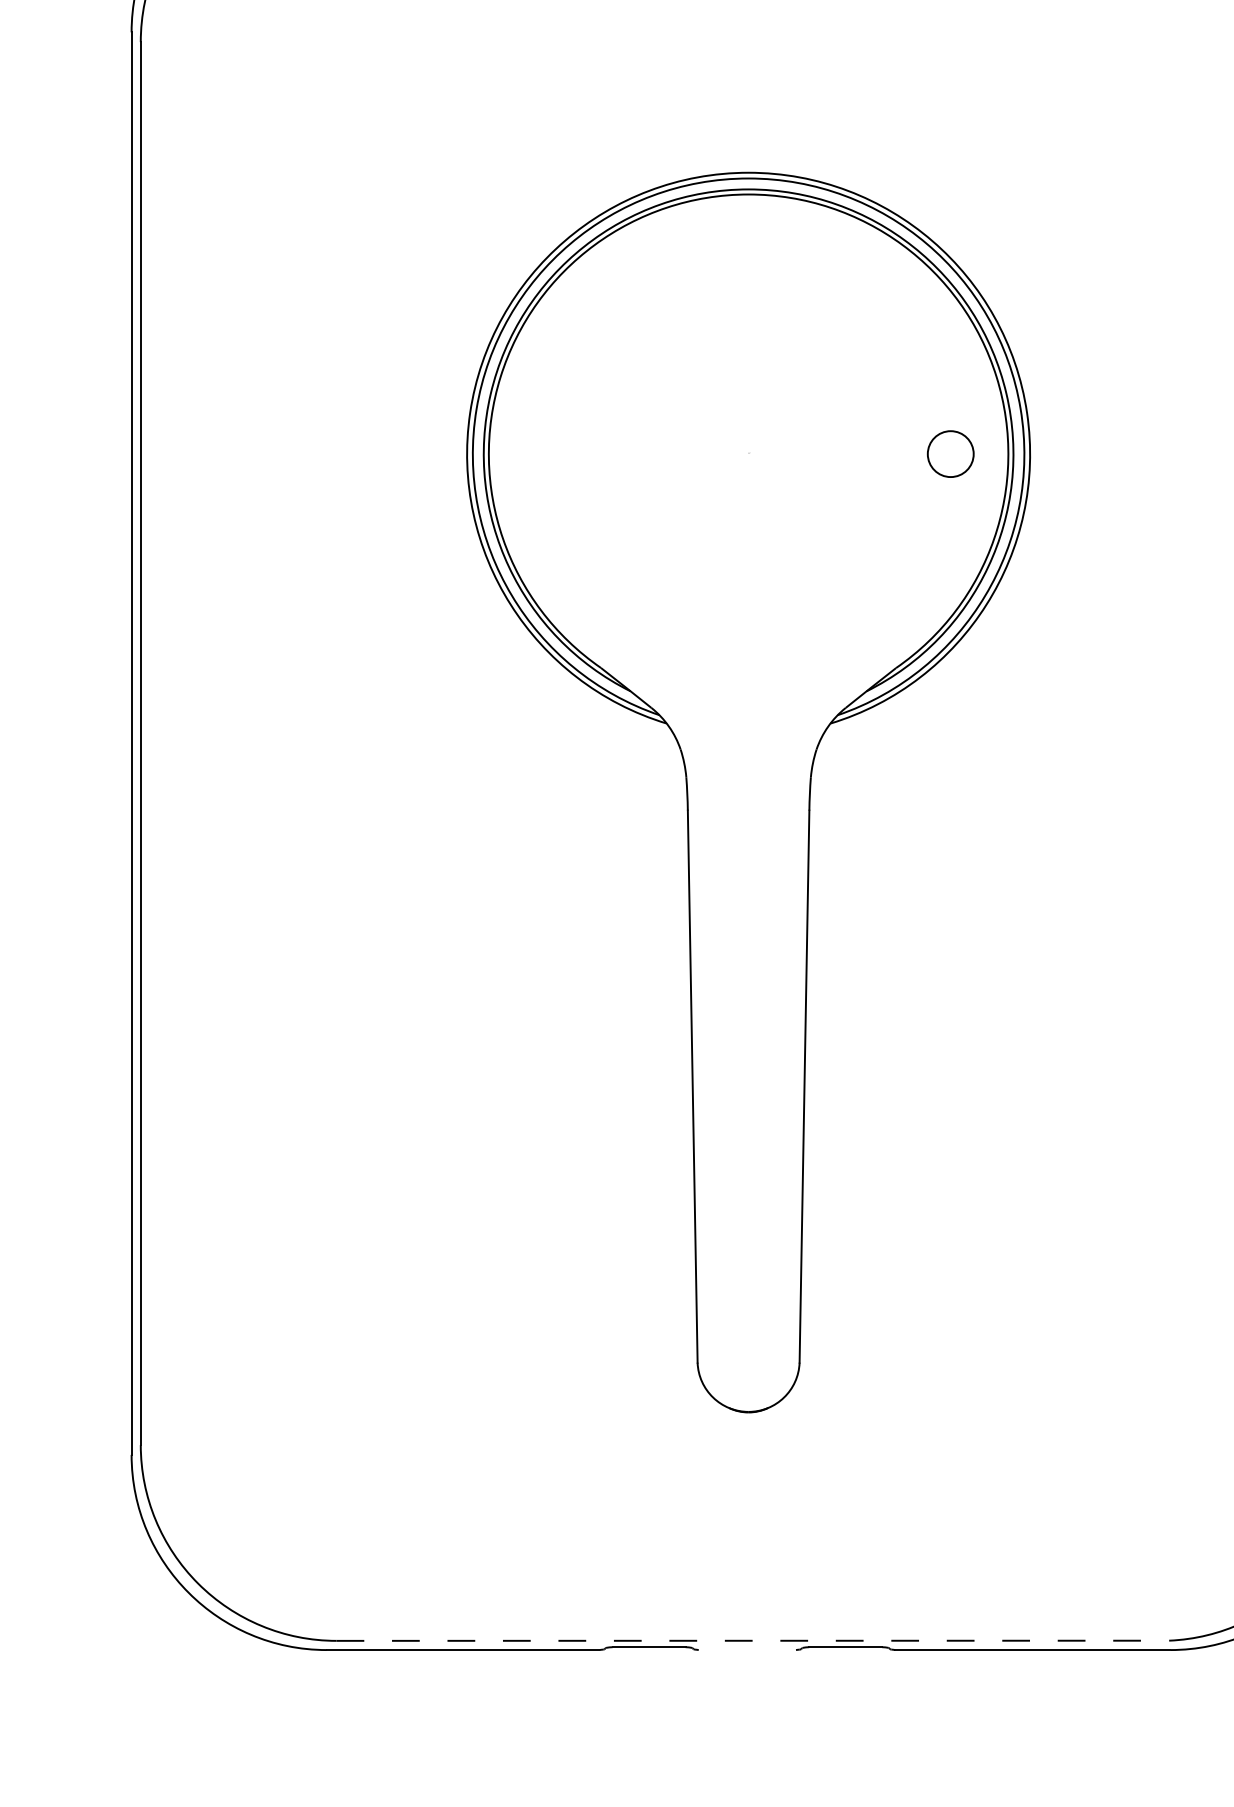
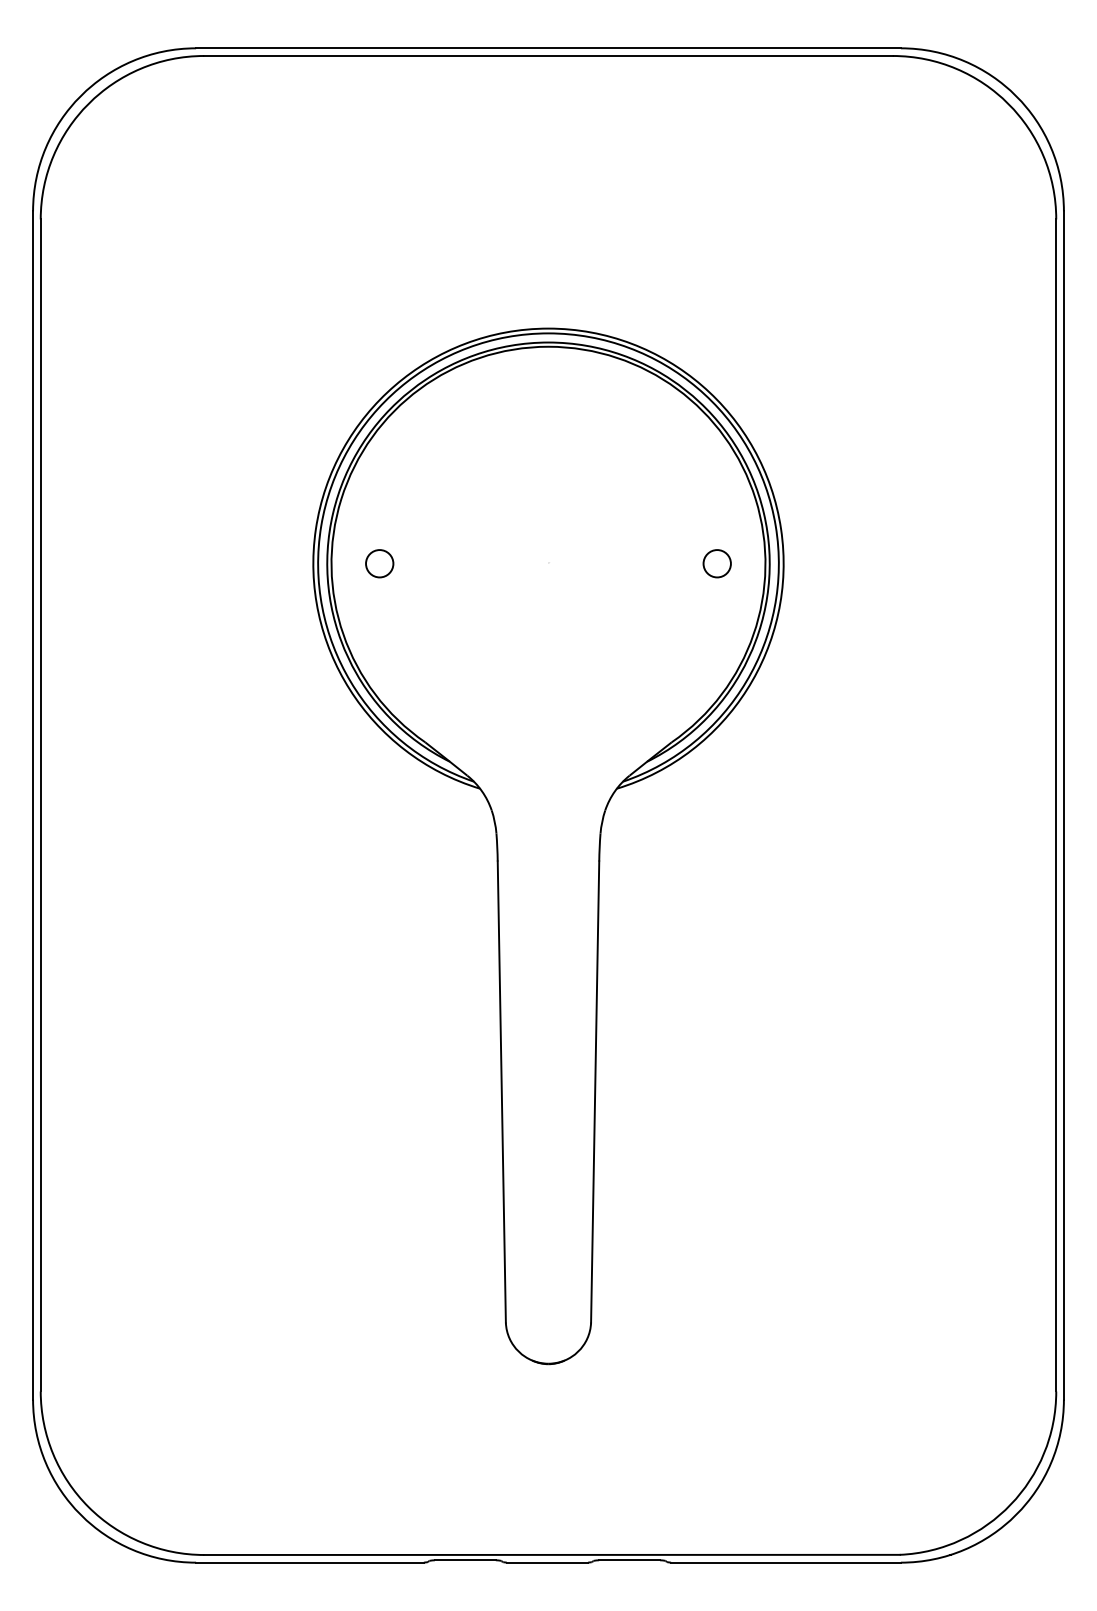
circle: (546, 453) -> (379, 563), added
circle: (949, 453) -> (716, 563), size x0.71
line: (753, 1640) -> (552, 1554), dashed -> solid
line: (747, 1649) -> (547, 1562), added

